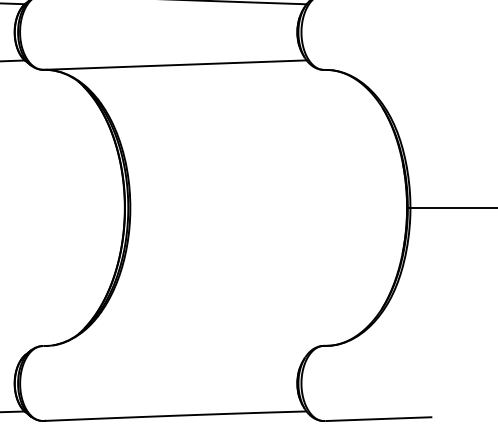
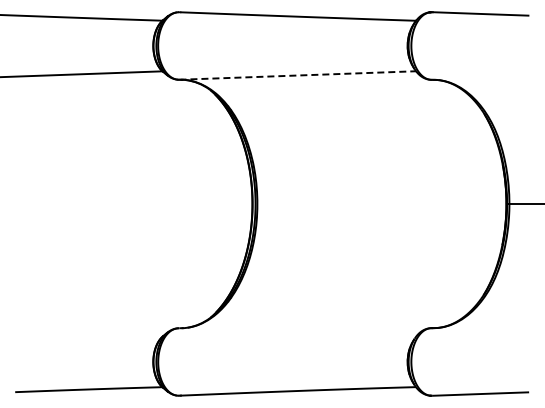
line: (176, 65) -> (298, 75), solid -> dashed

